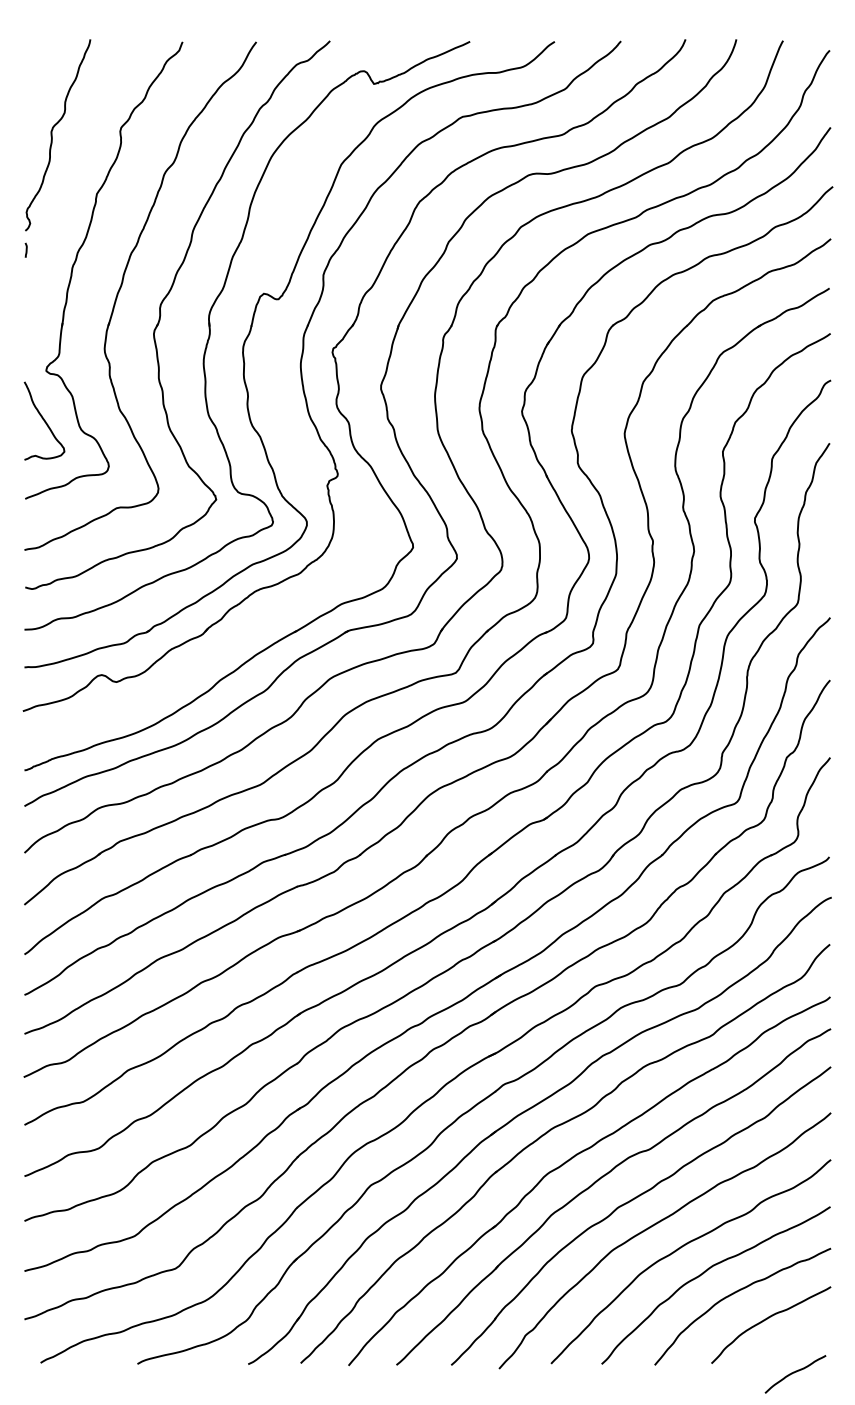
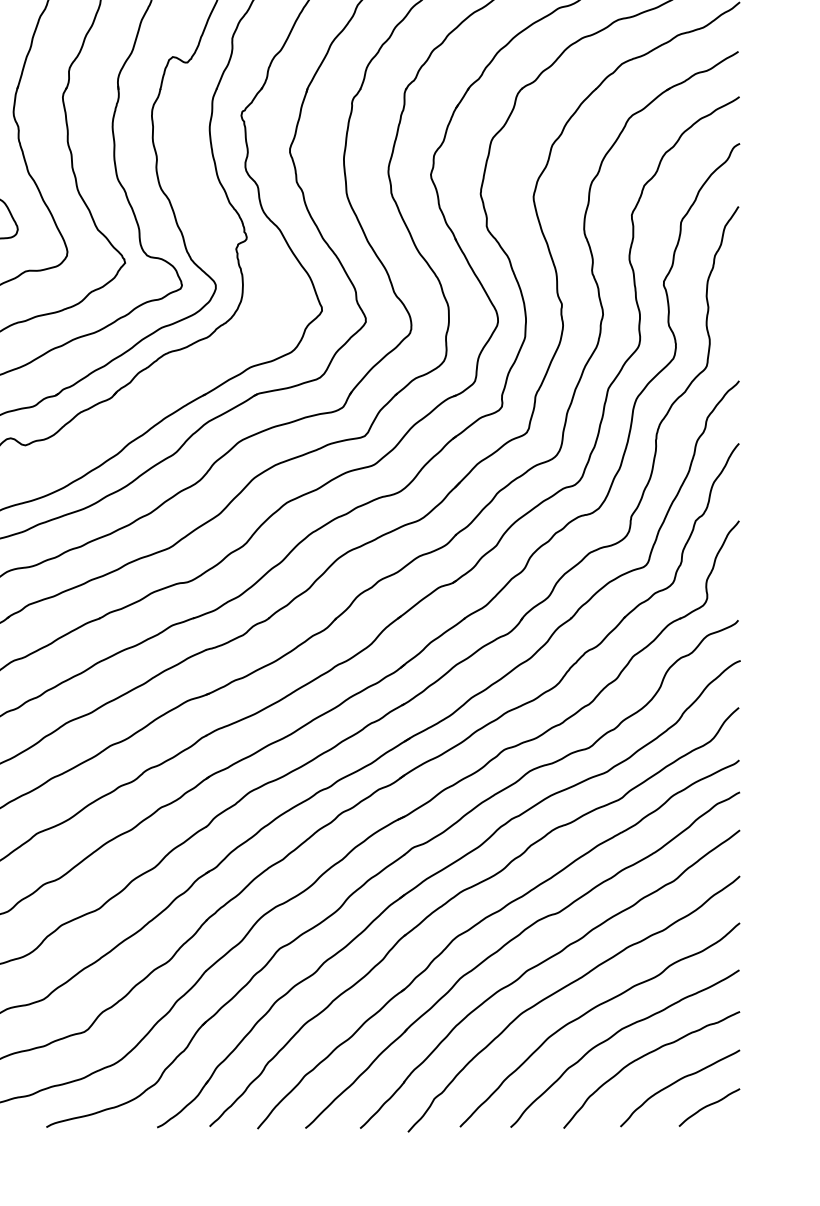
curve: (794, 1373) -> (708, 1106), moved

